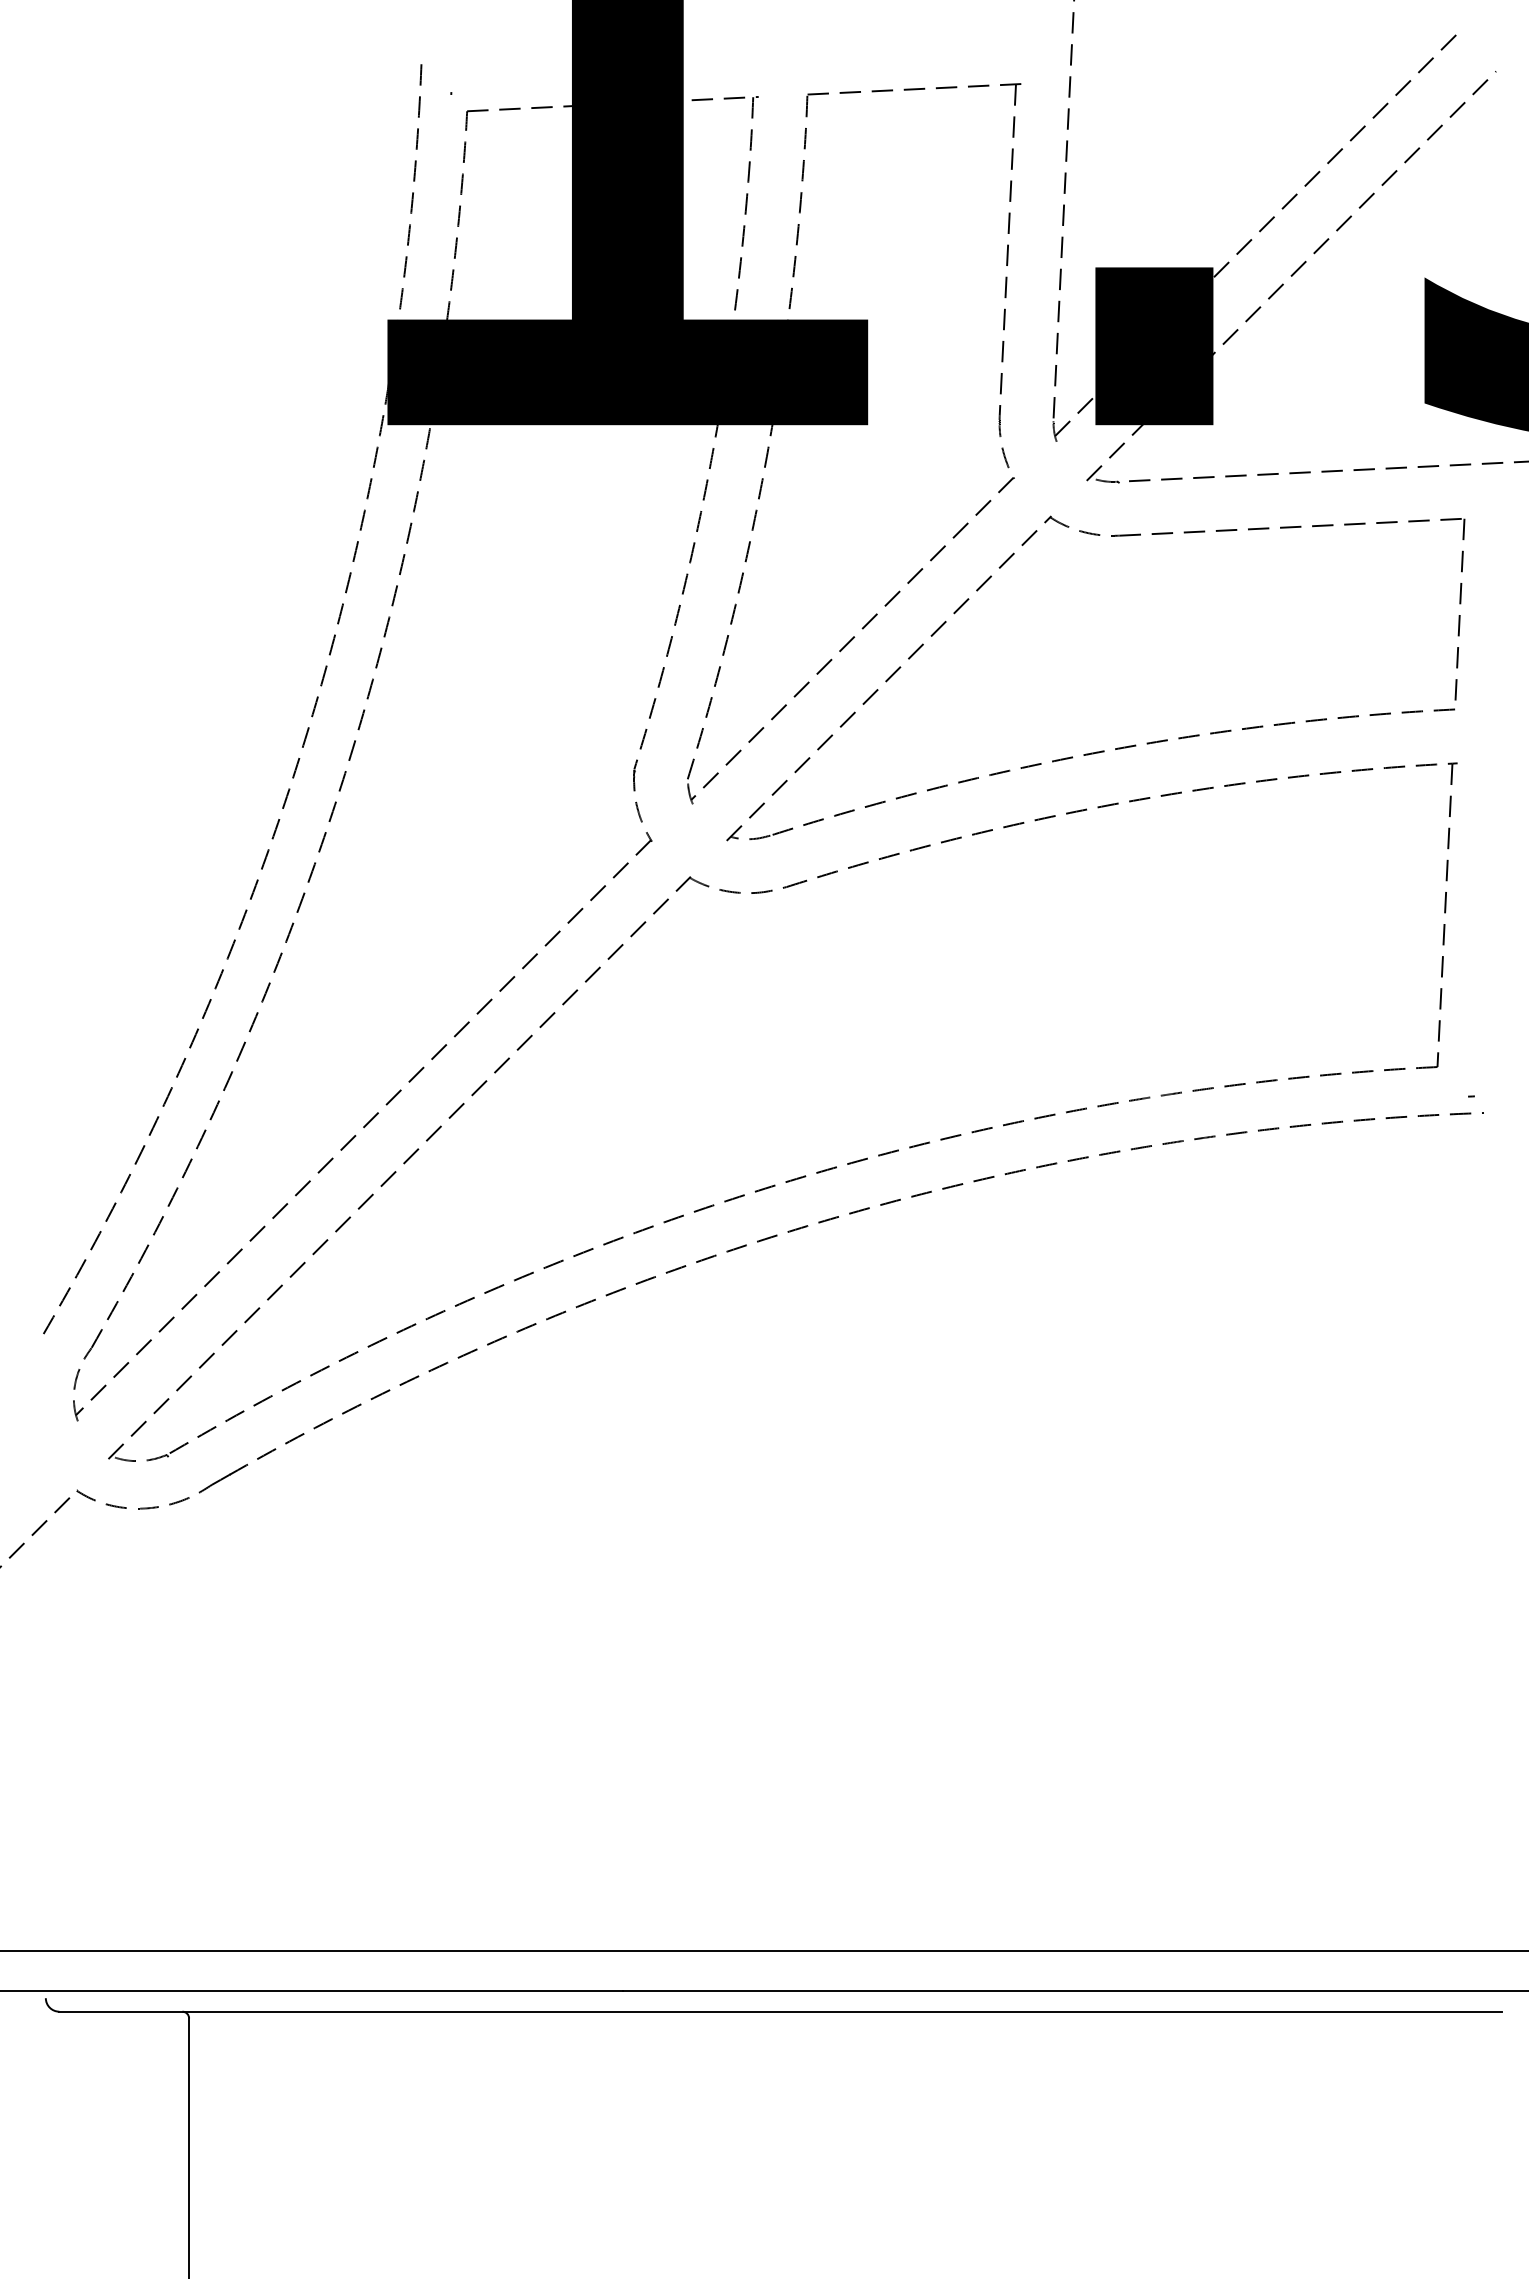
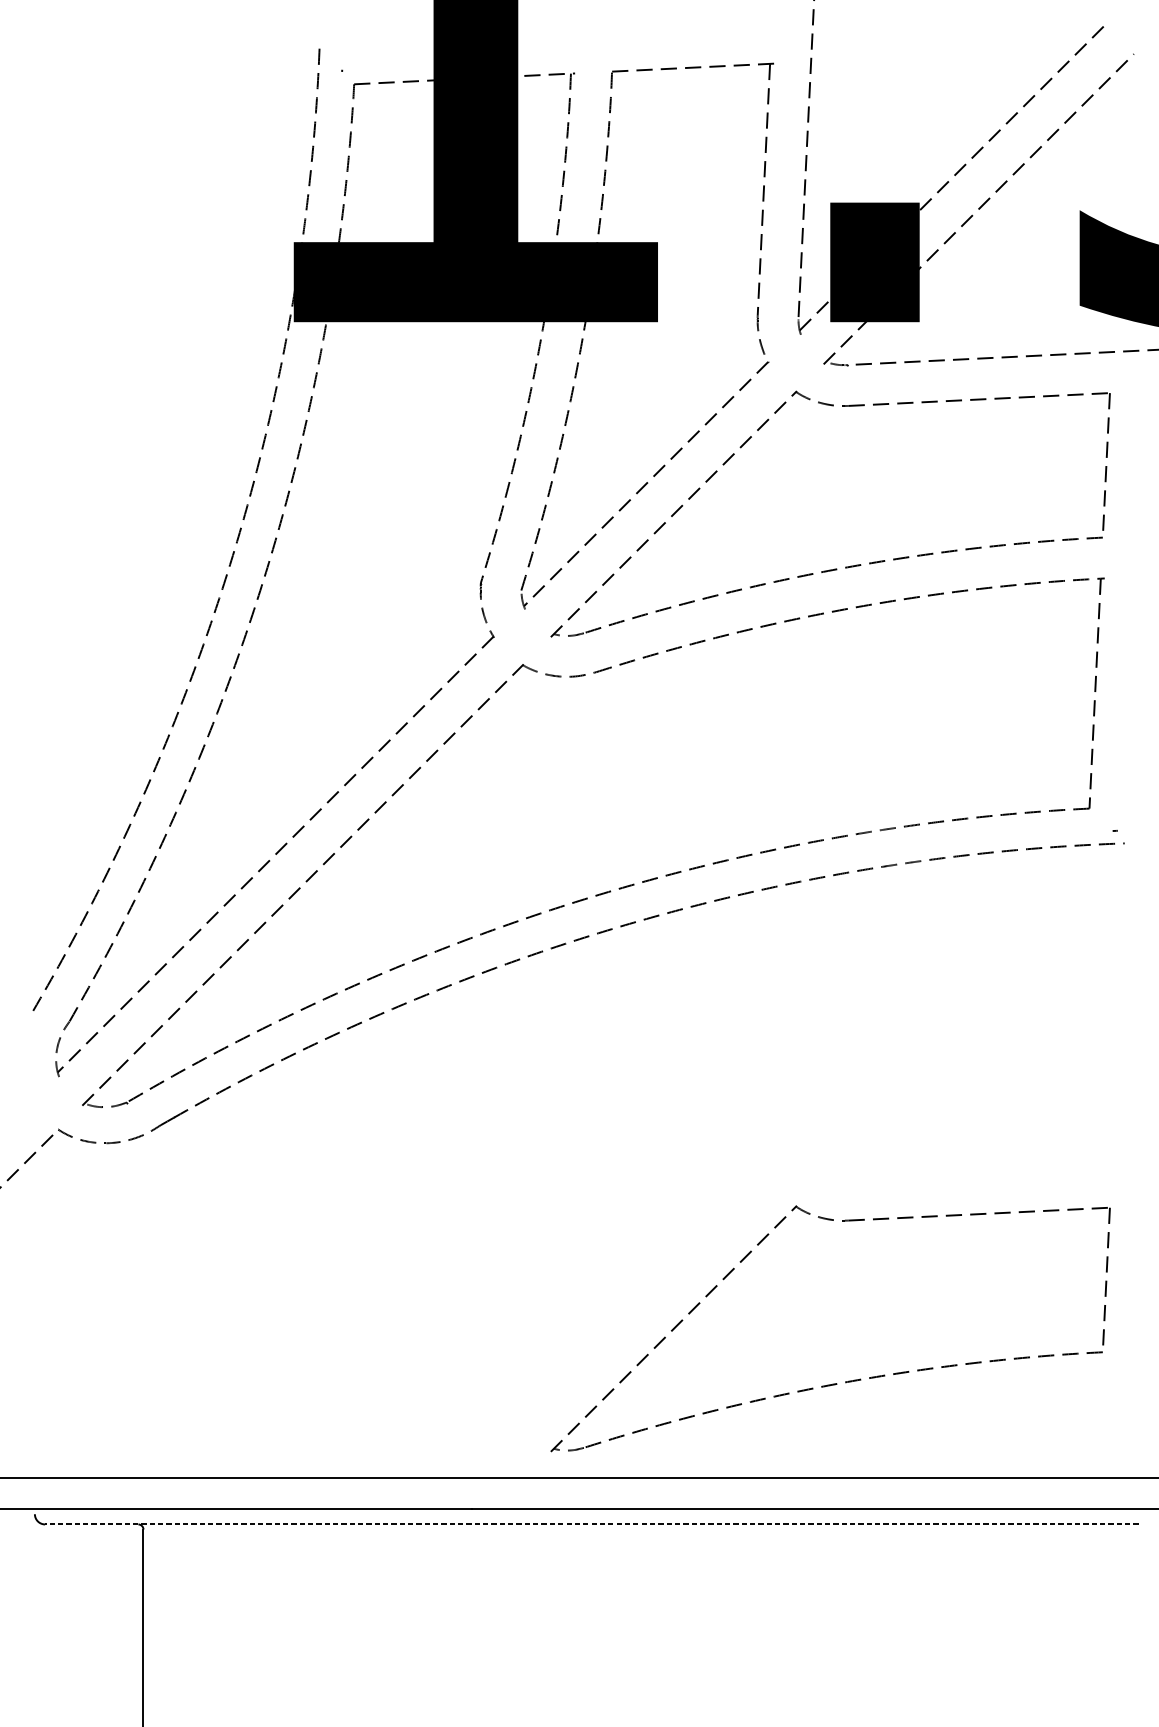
part: (1101, 1825) -> (834, 1383), added
line: (780, 2011) -> (591, 1524), solid -> dashed

